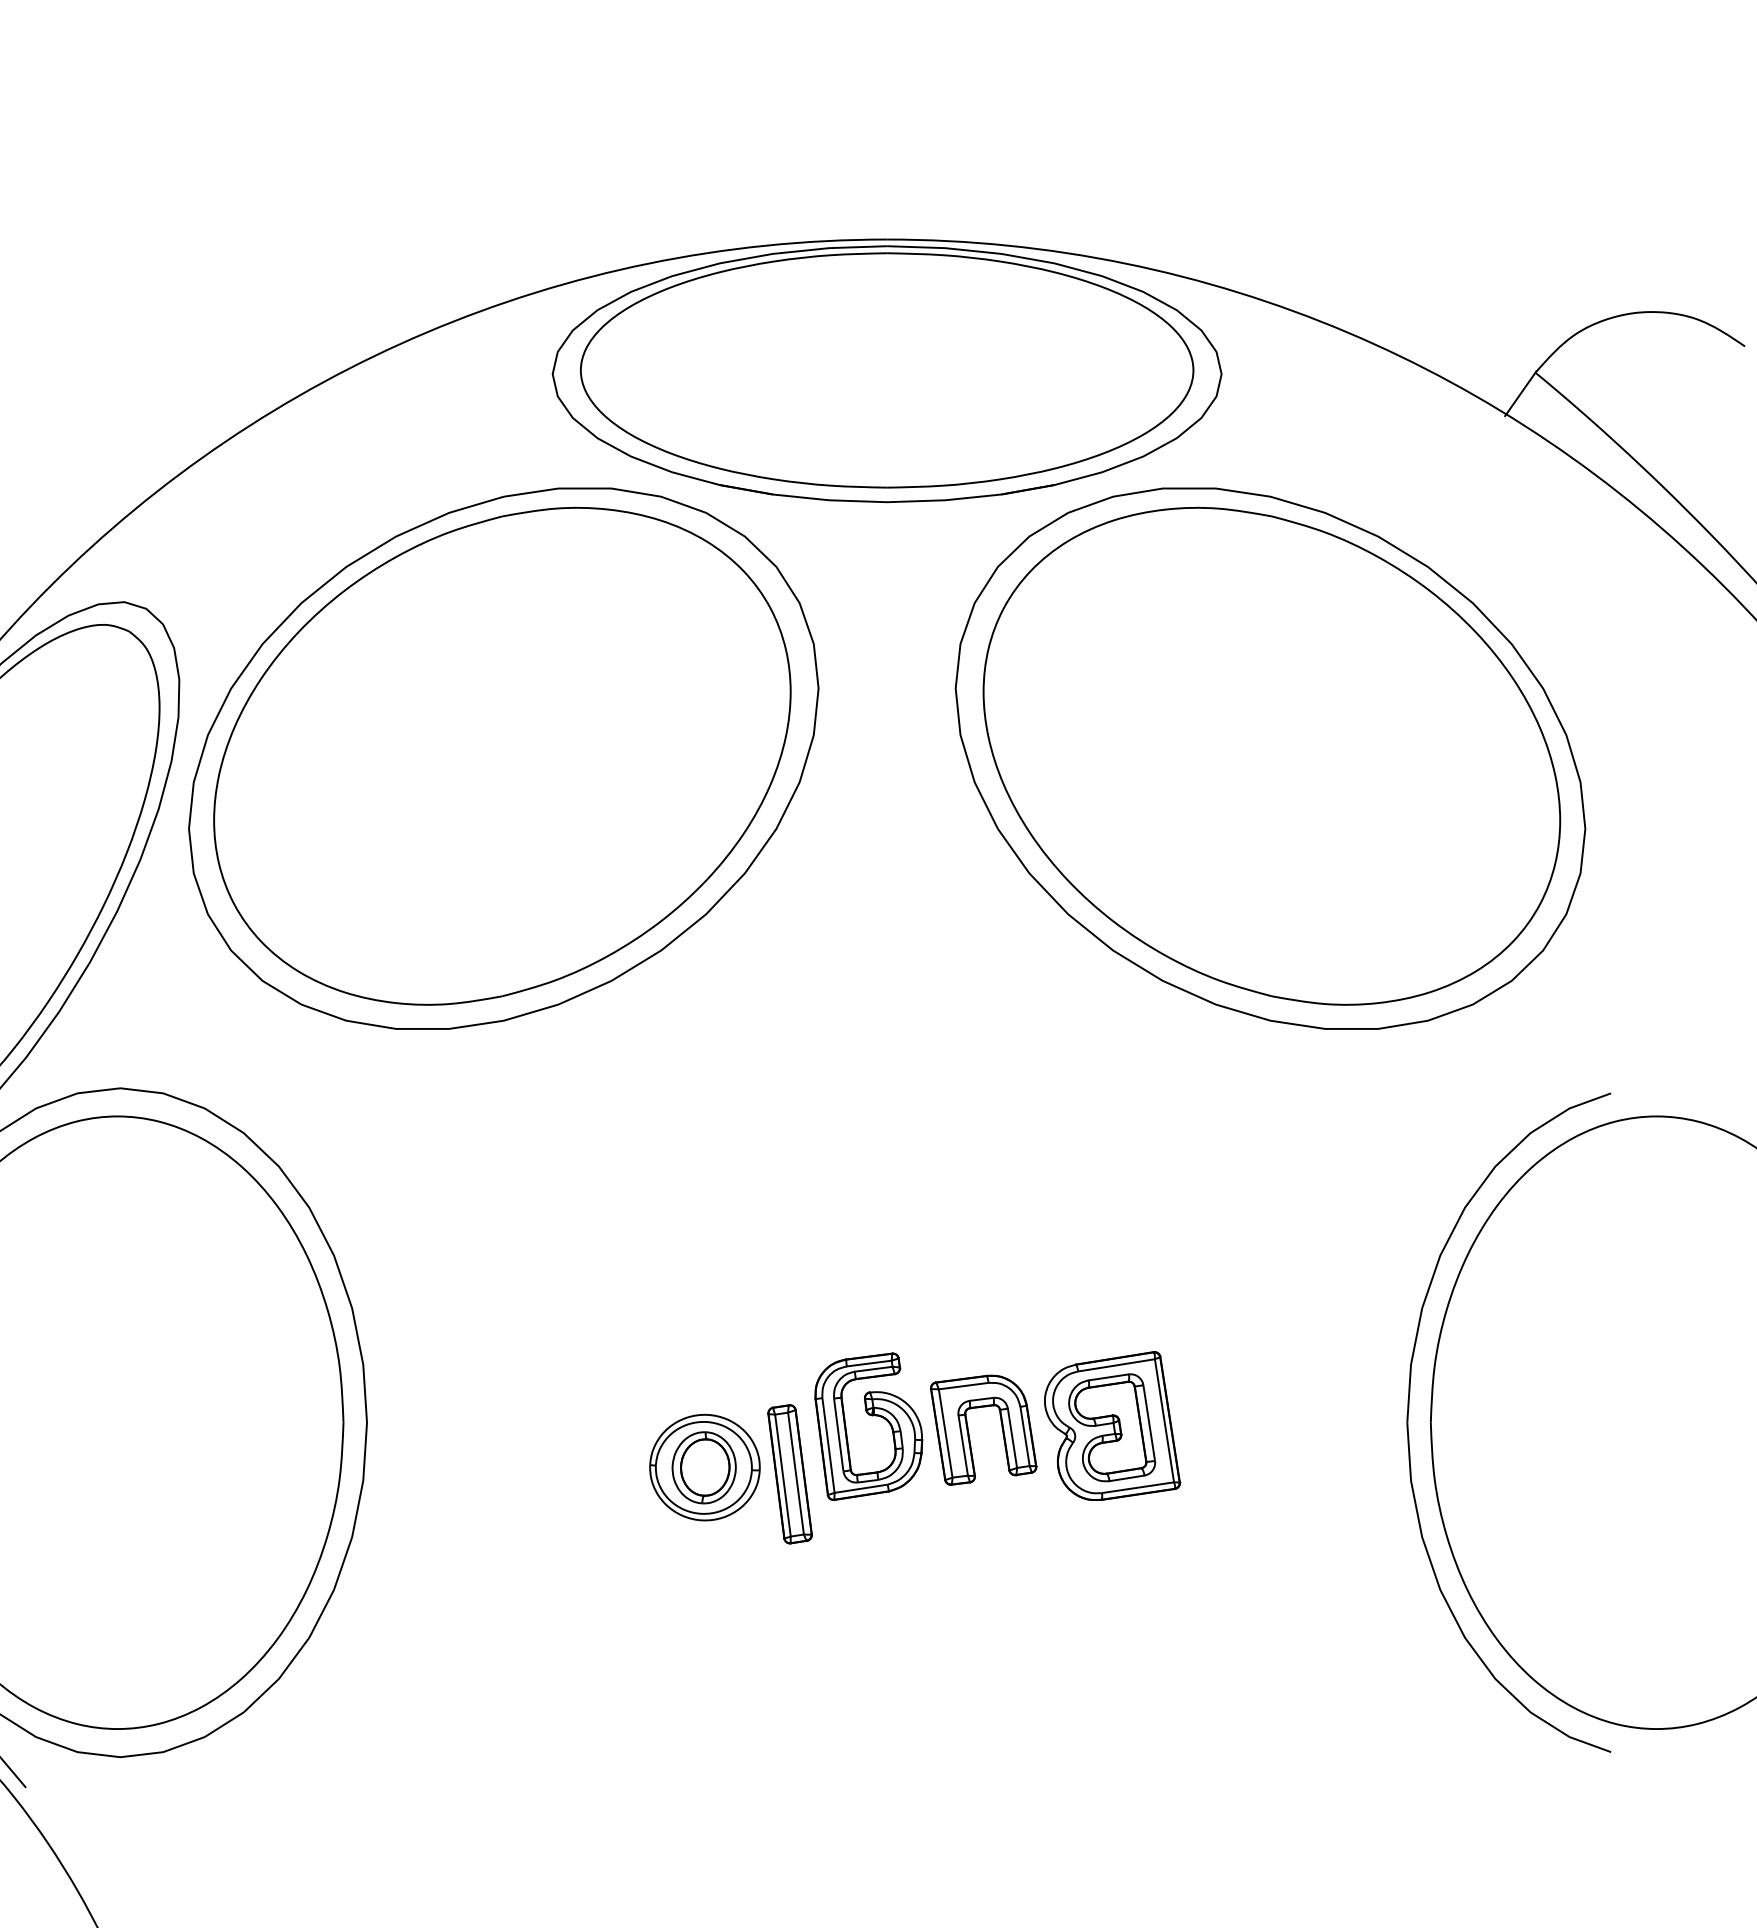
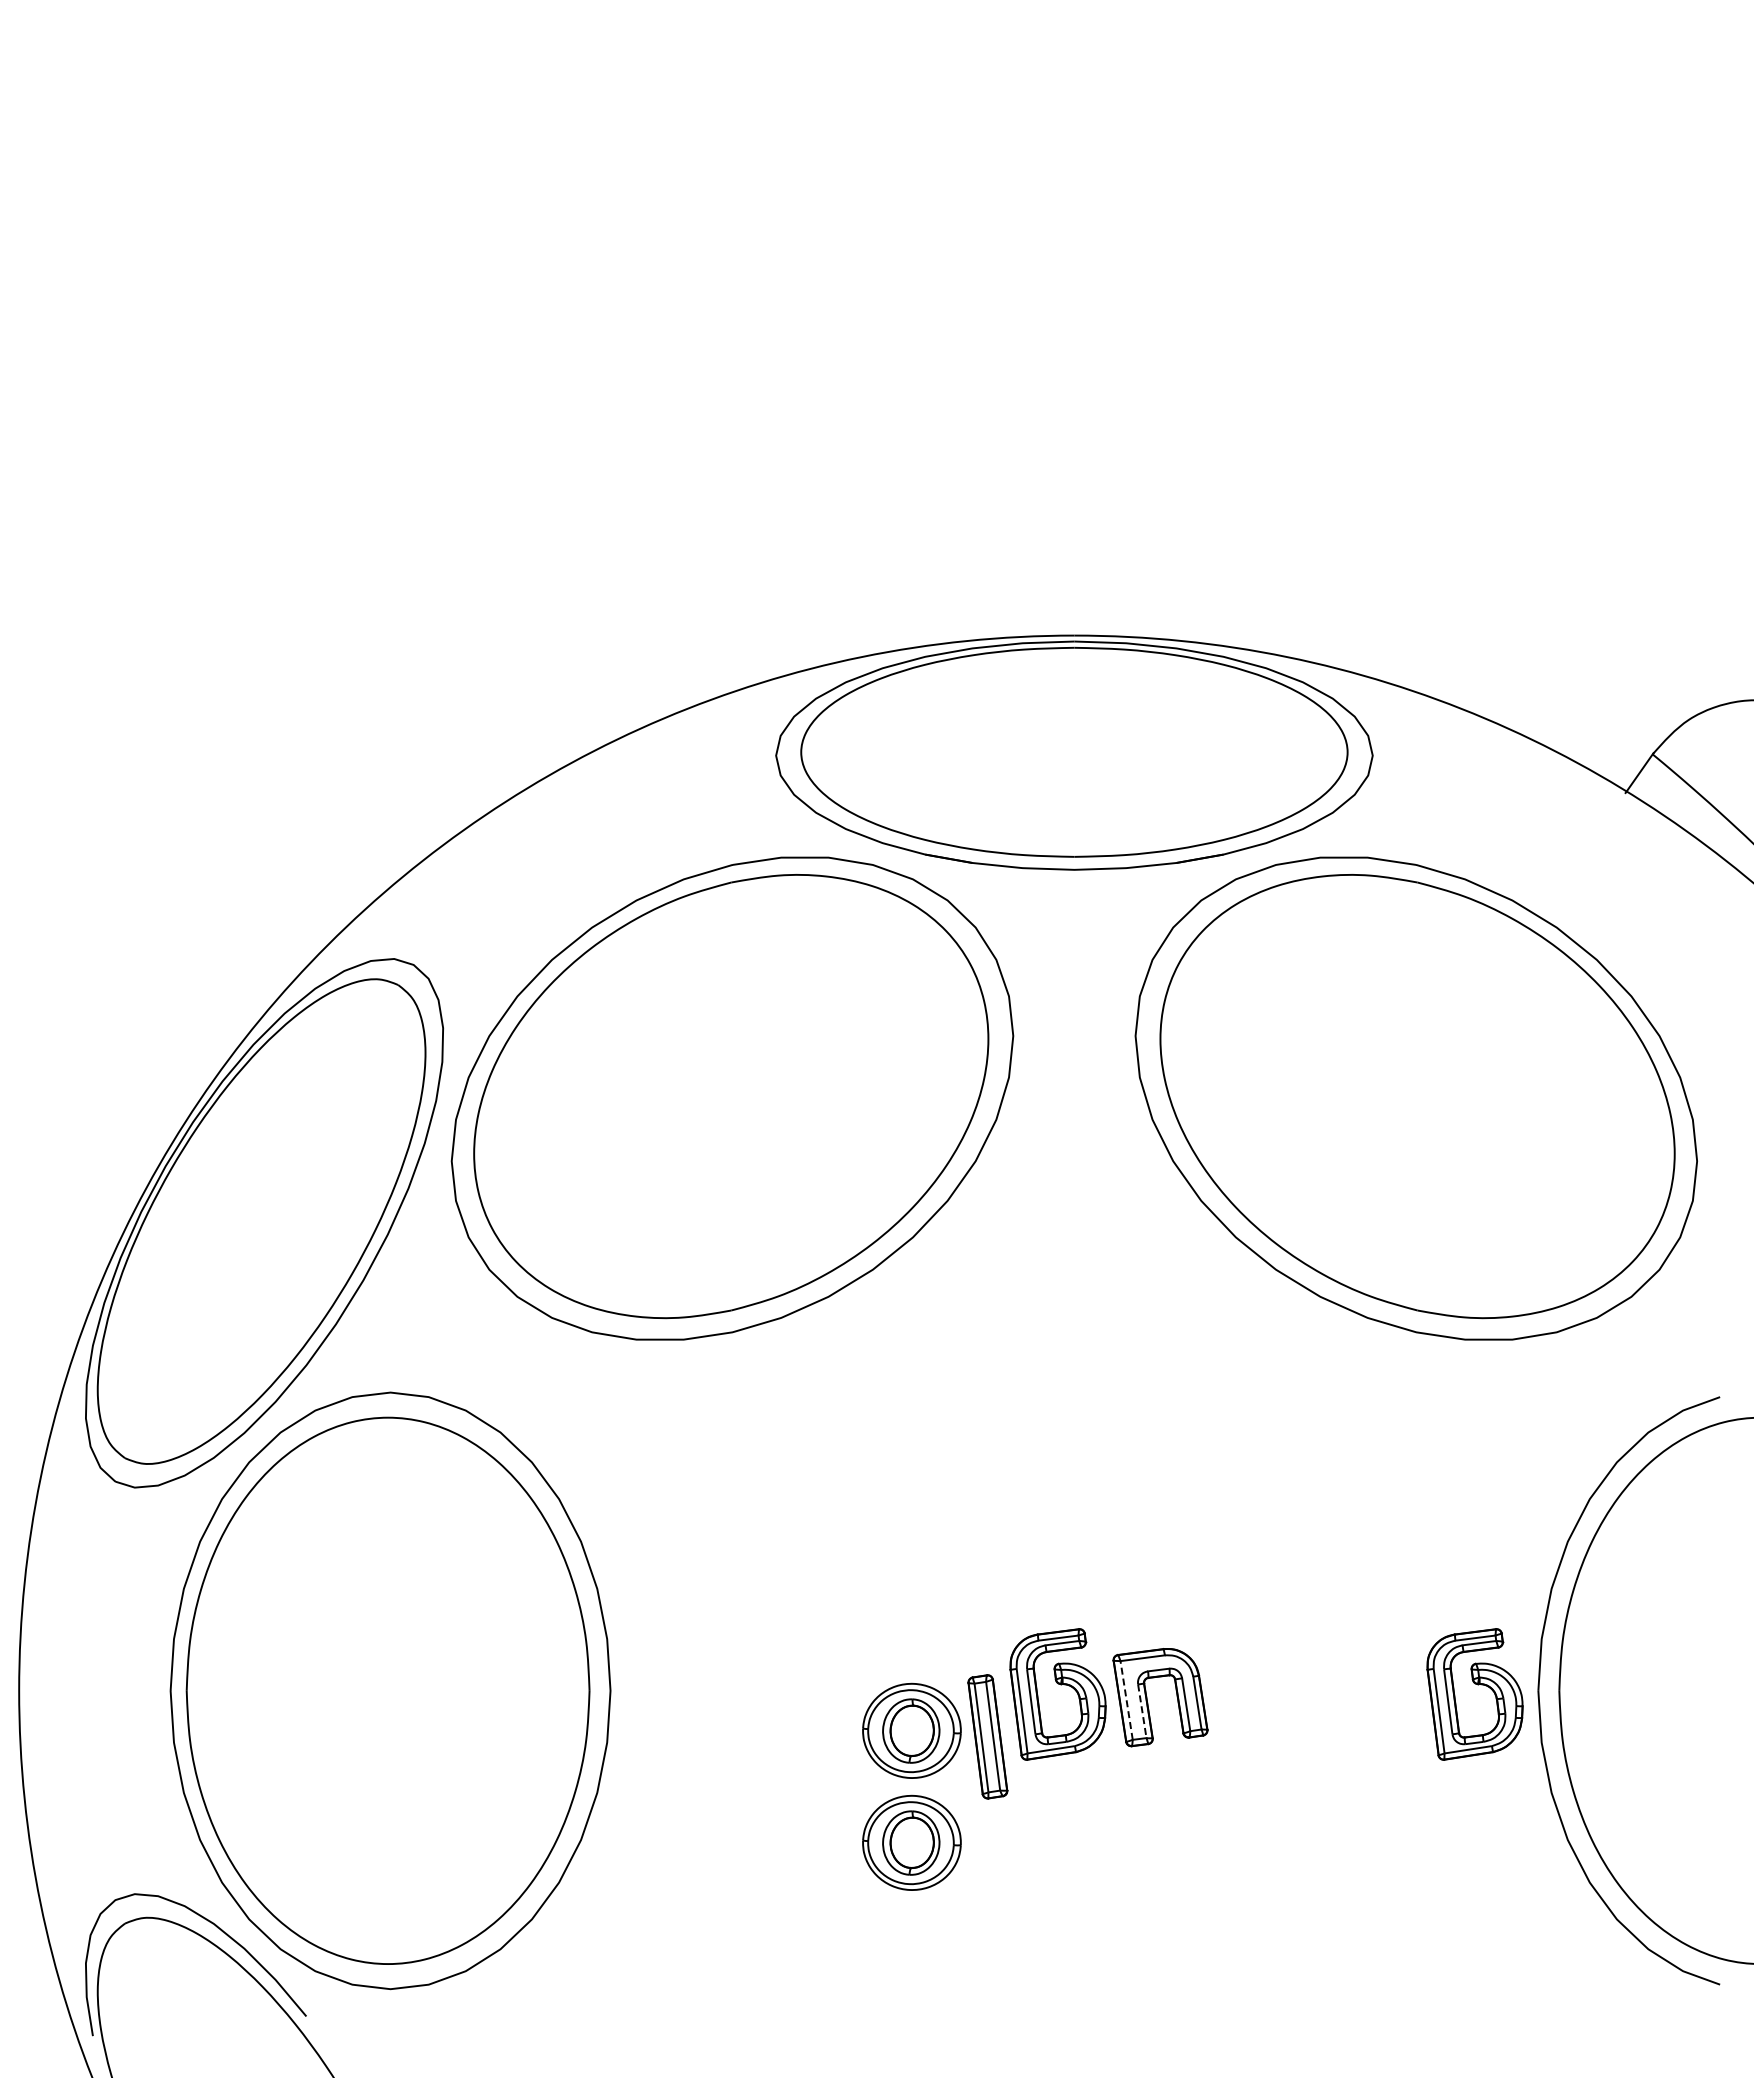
part: (1339, 1416) -> (1477, 1685), added
part: (1112, 1425) -> (1275, 1693), removed
line: (945, 1433) -> (1126, 1700), solid -> dashed
line: (963, 1445) -> (1142, 1711), solid -> dashed
part: (704, 1592) -> (911, 1842), added

